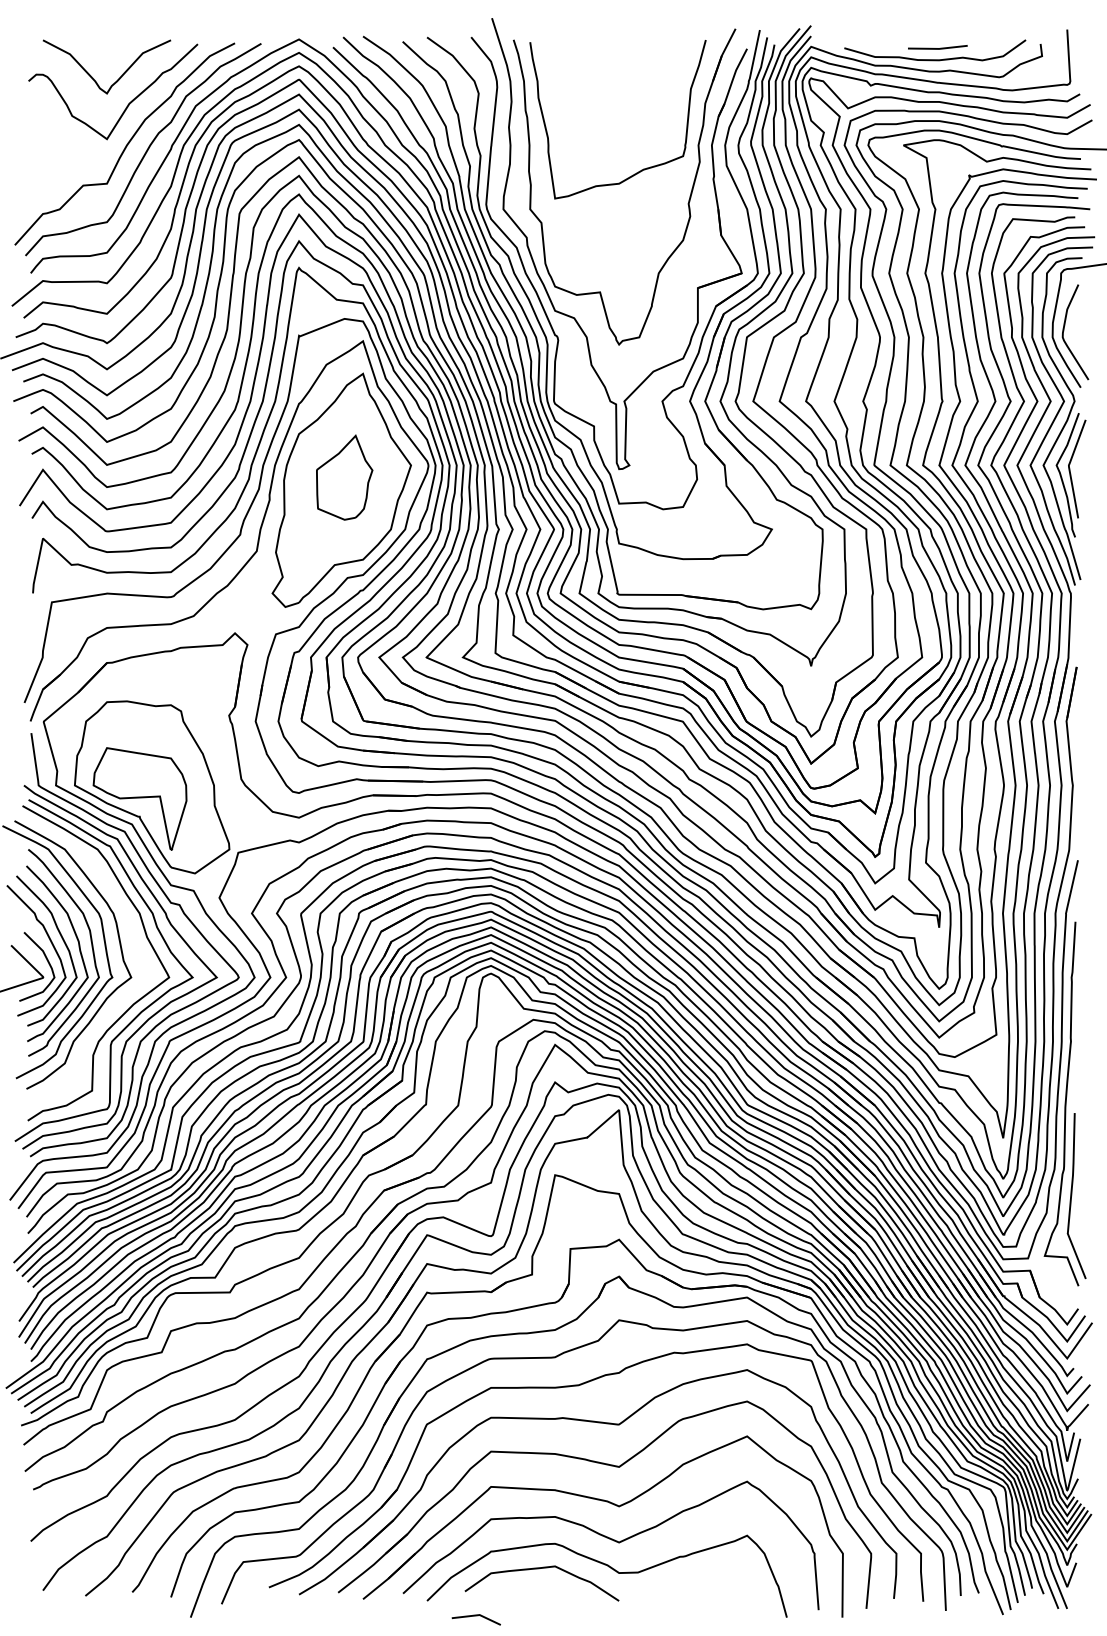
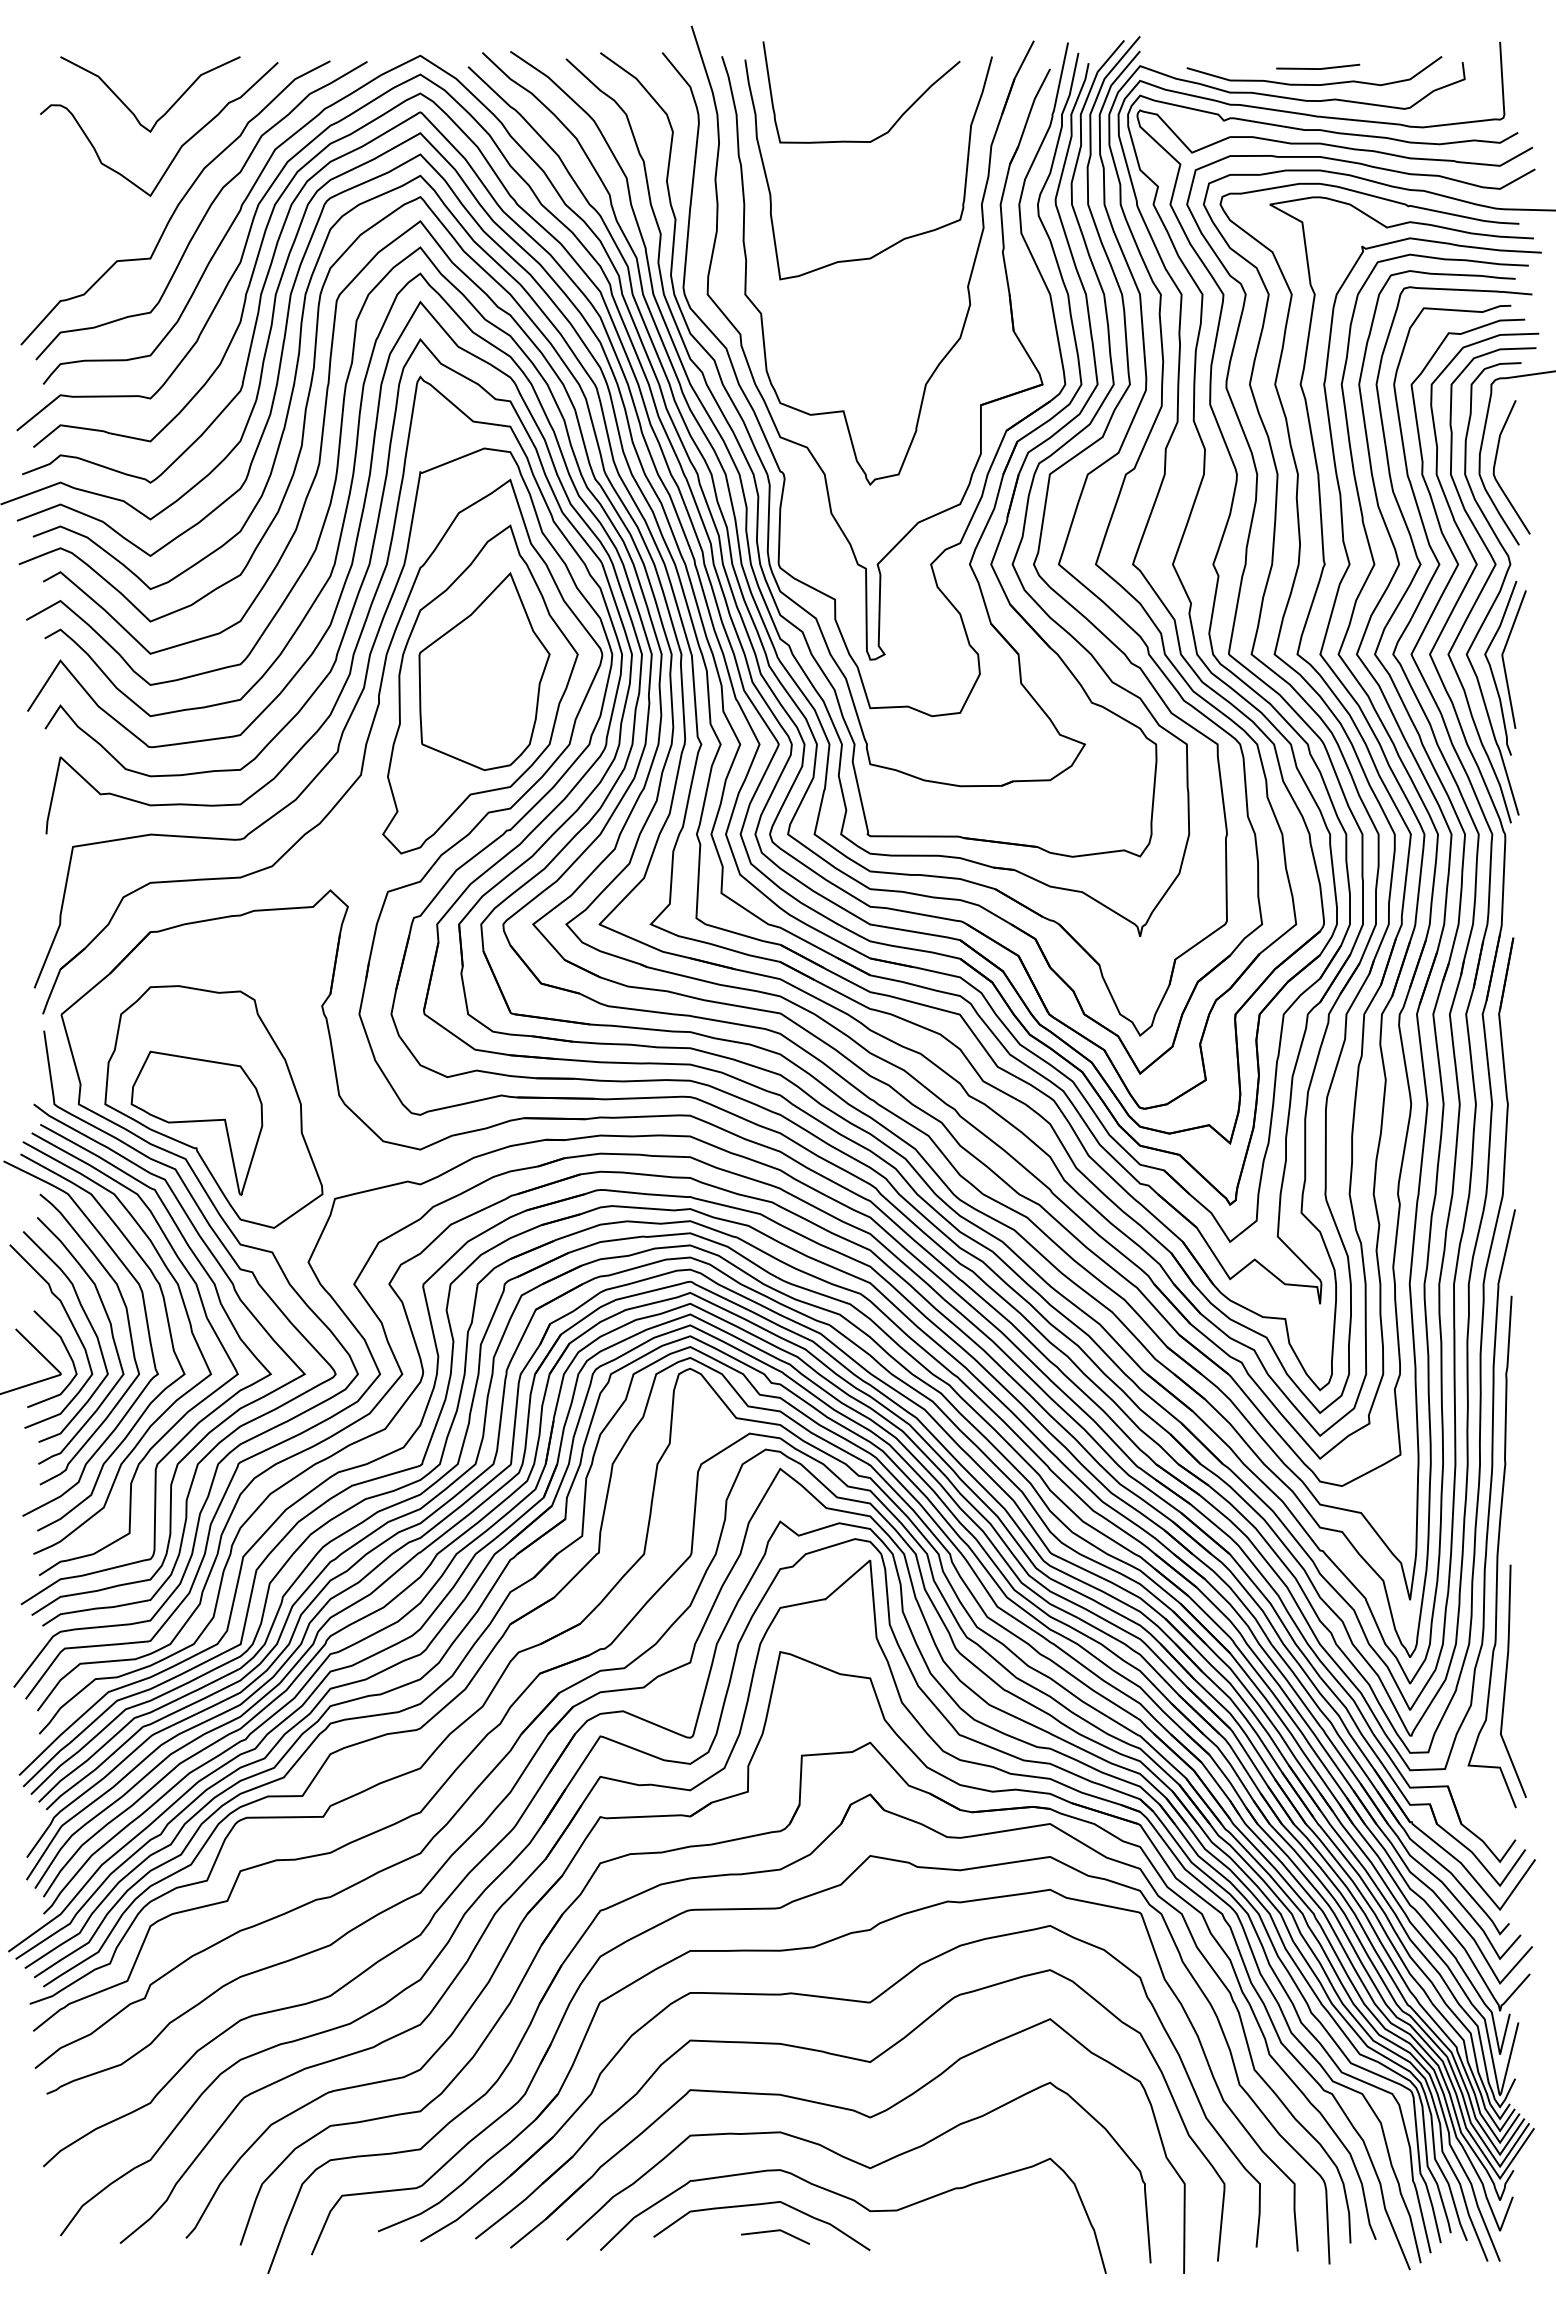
curve: (637, 86) -> (895, 121), added
part: (344, 477) -> (484, 671), size x1.67
curve: (135, 946) -> (190, 1330), added
line: (476, 1615) -> (775, 2231), moved

